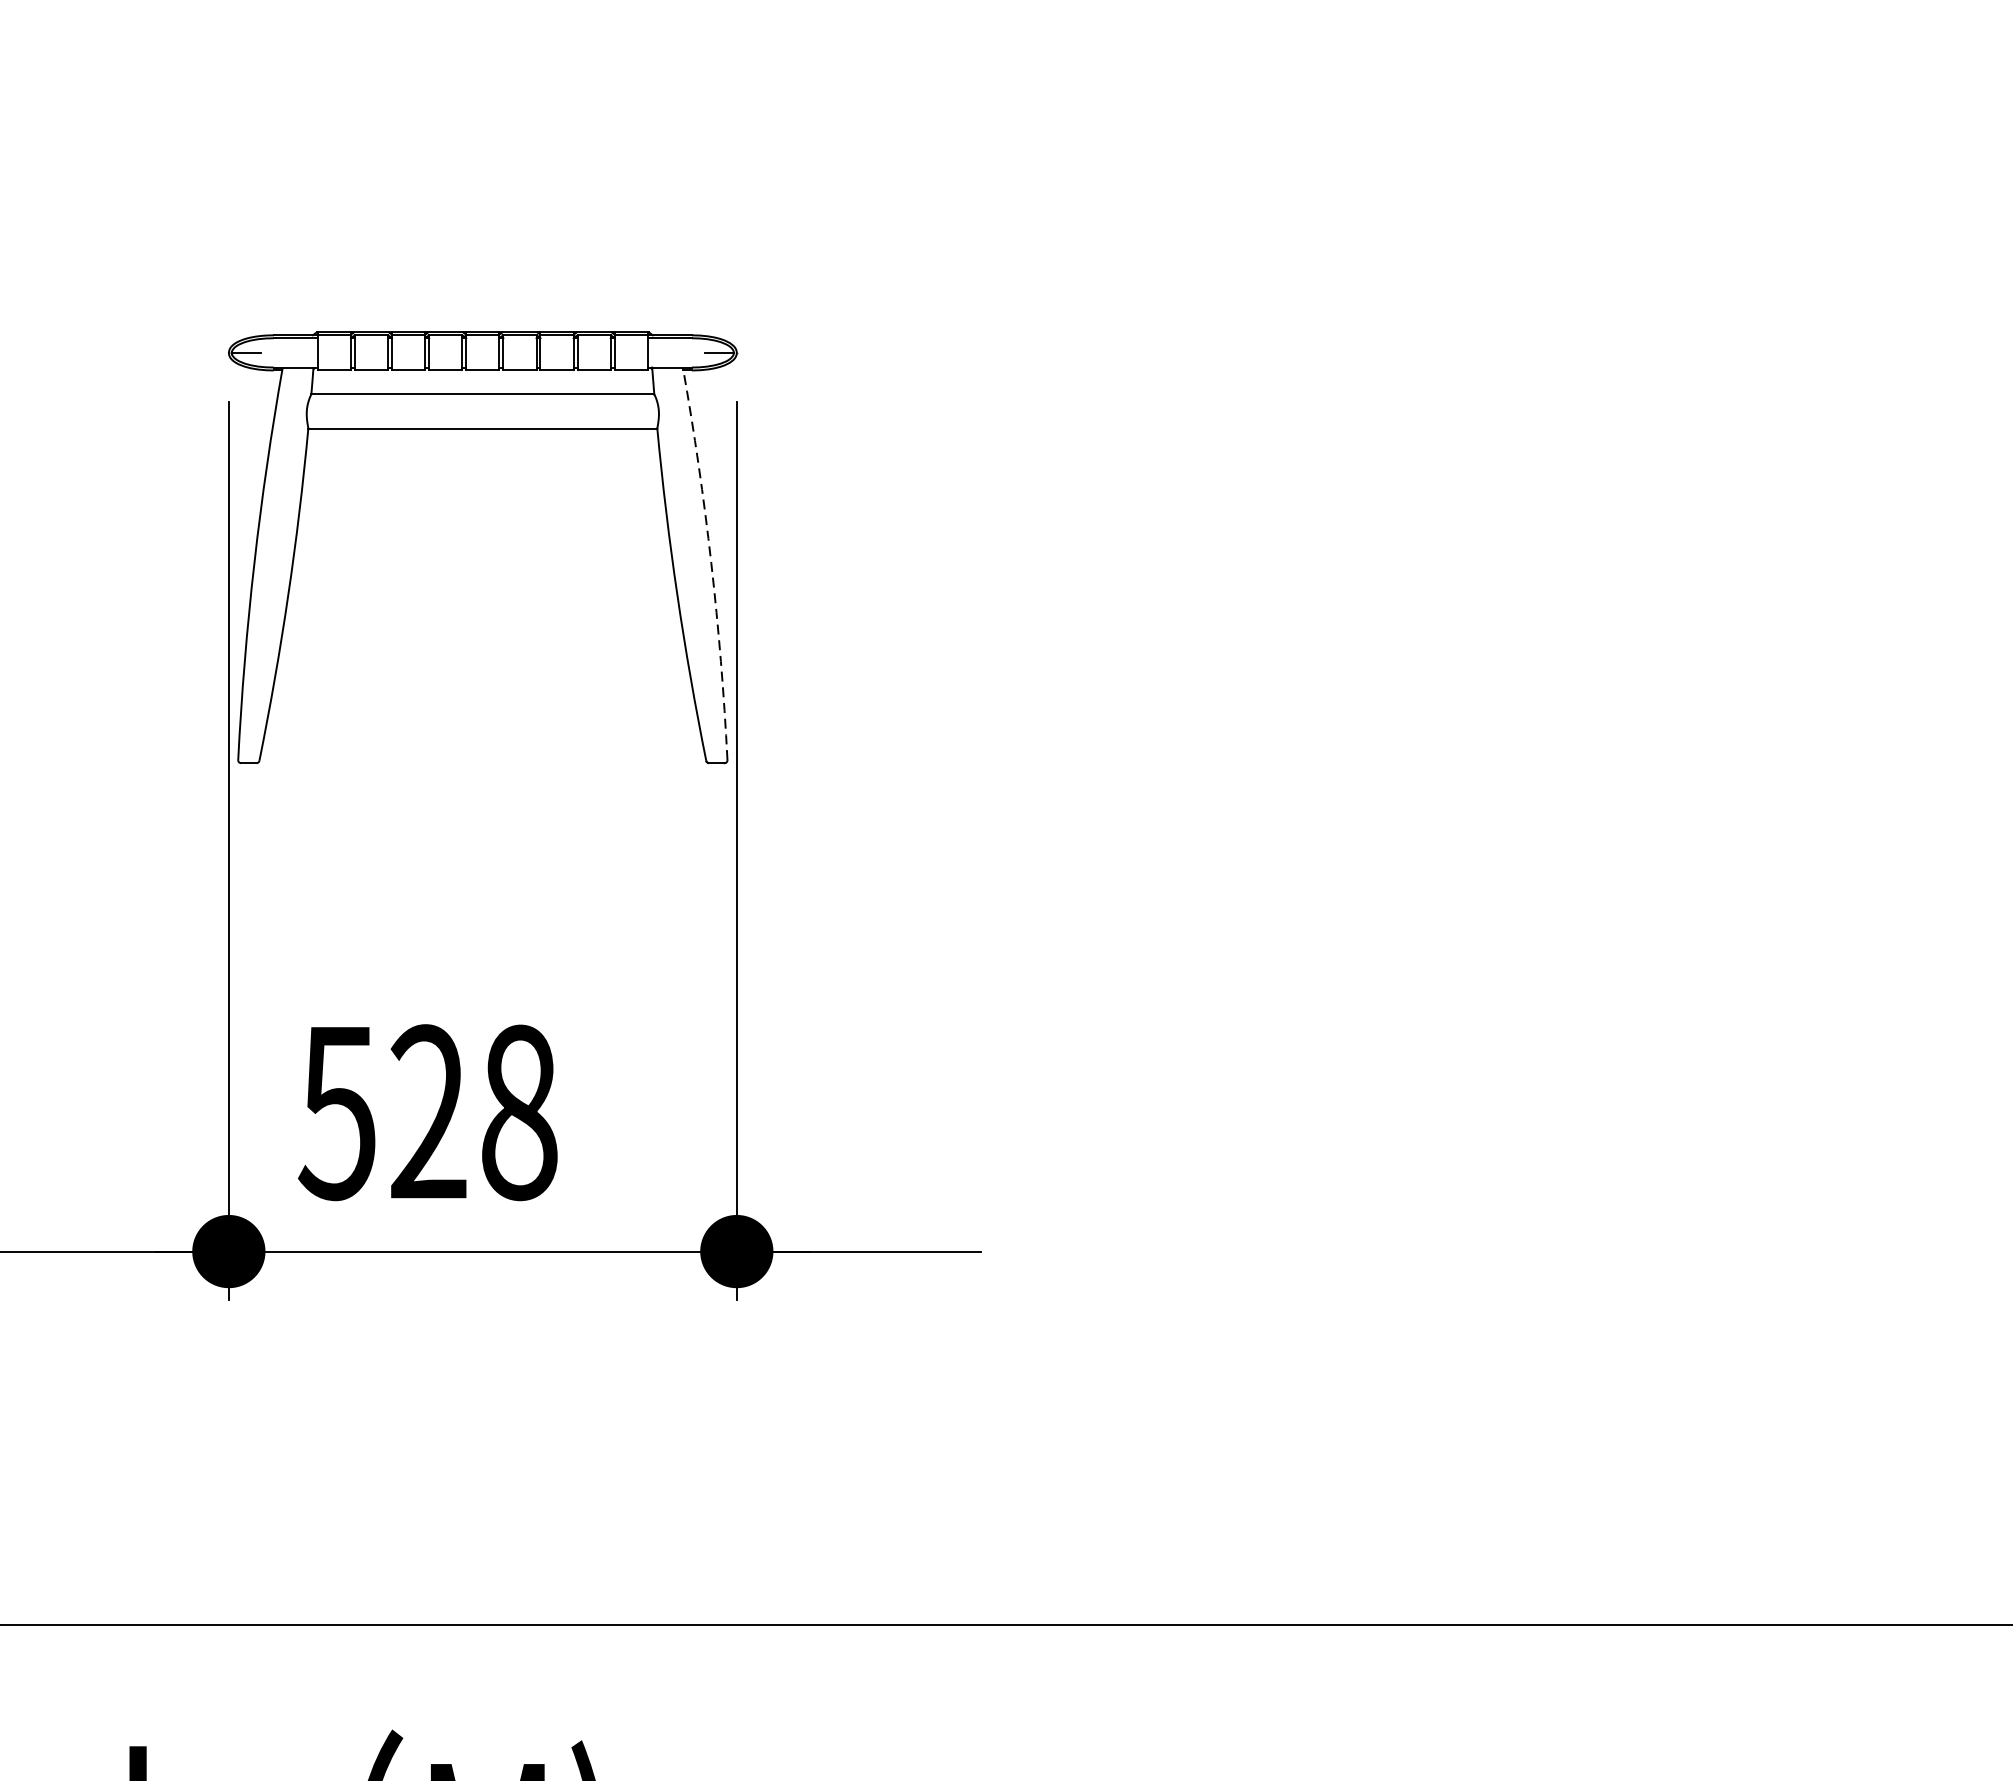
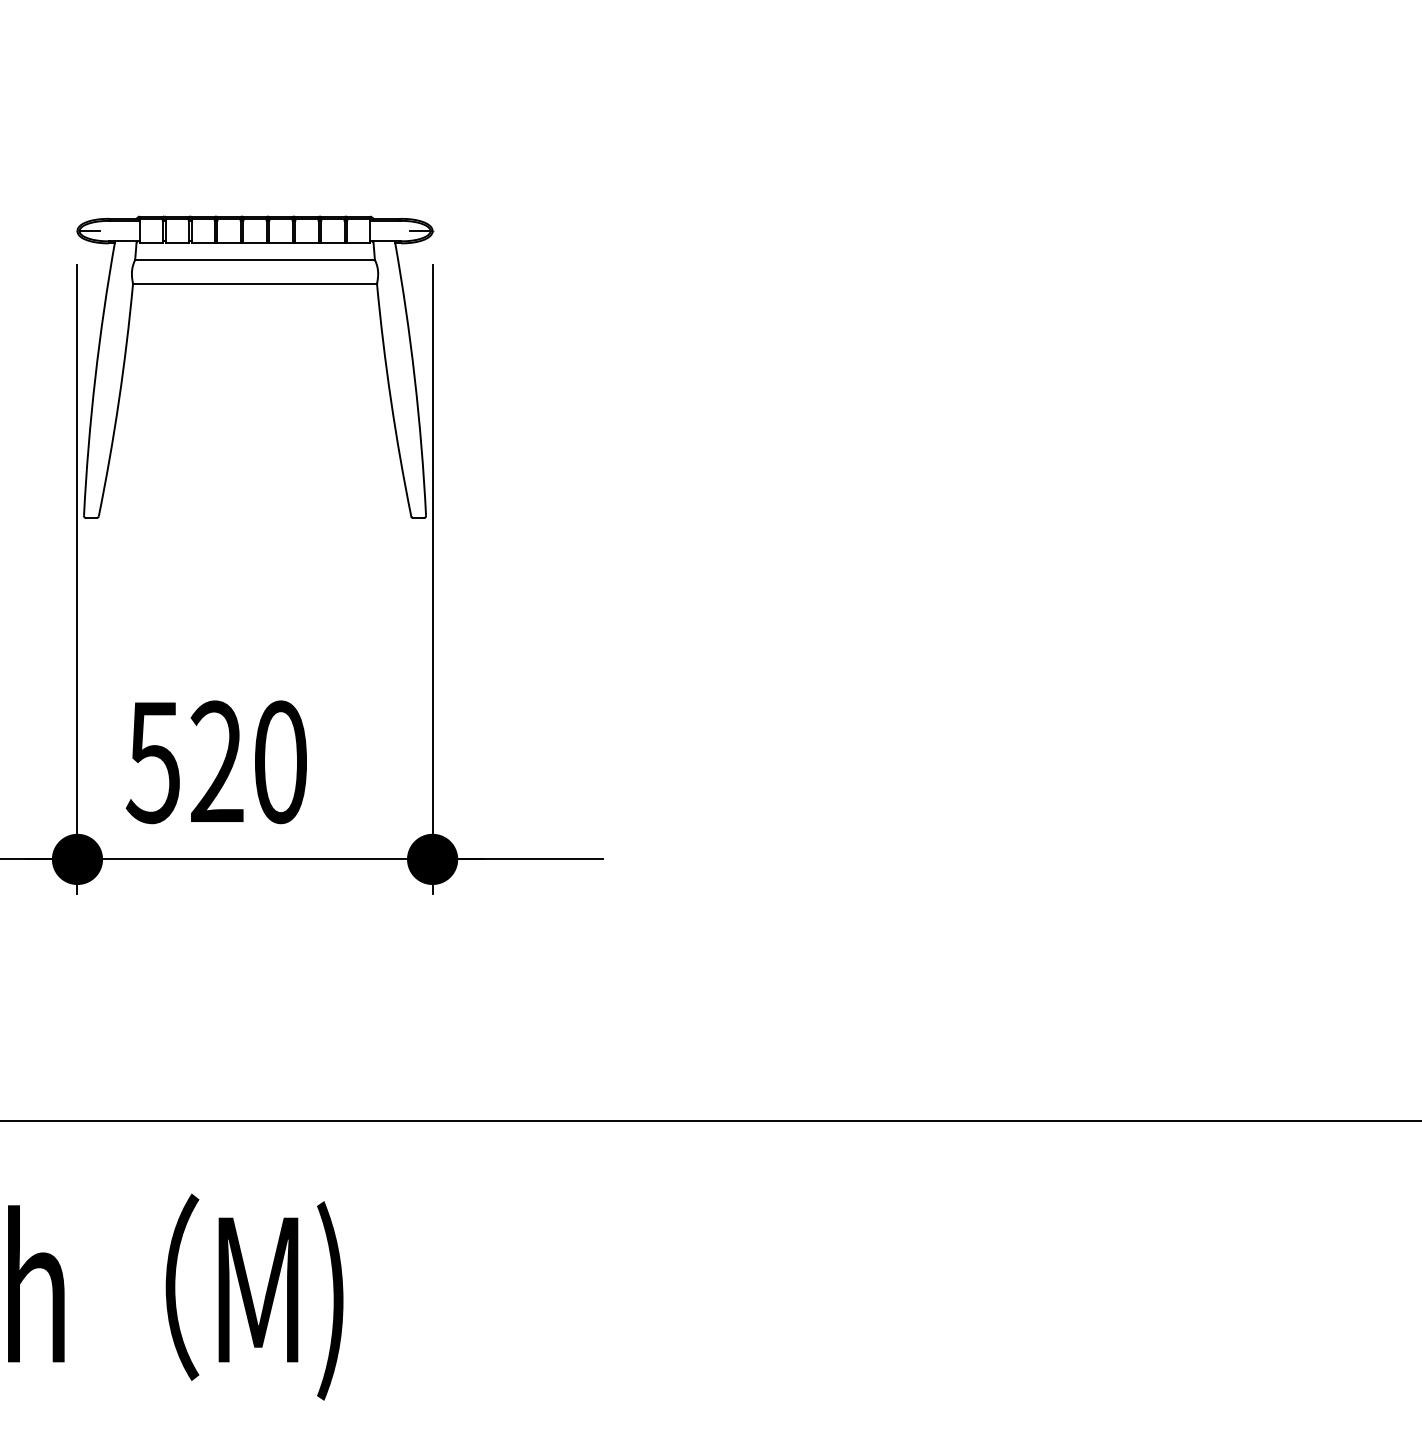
arc: (710, 563) -> (414, 378), dashed -> solid
text: (519, 1112) -> (280, 762), 528 -> 520

